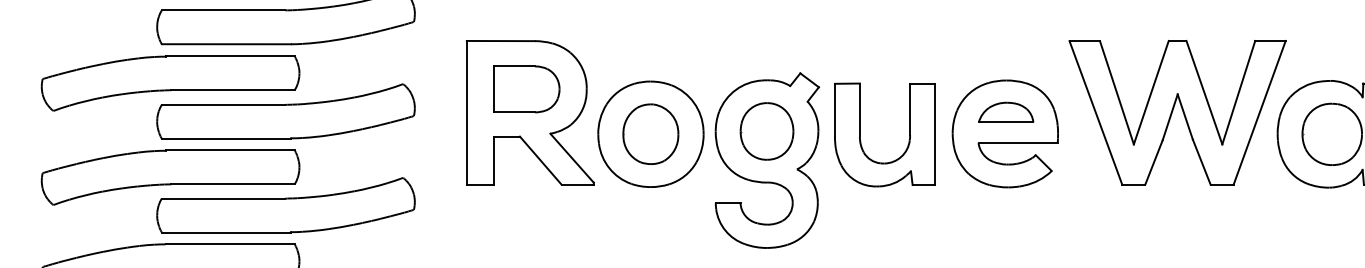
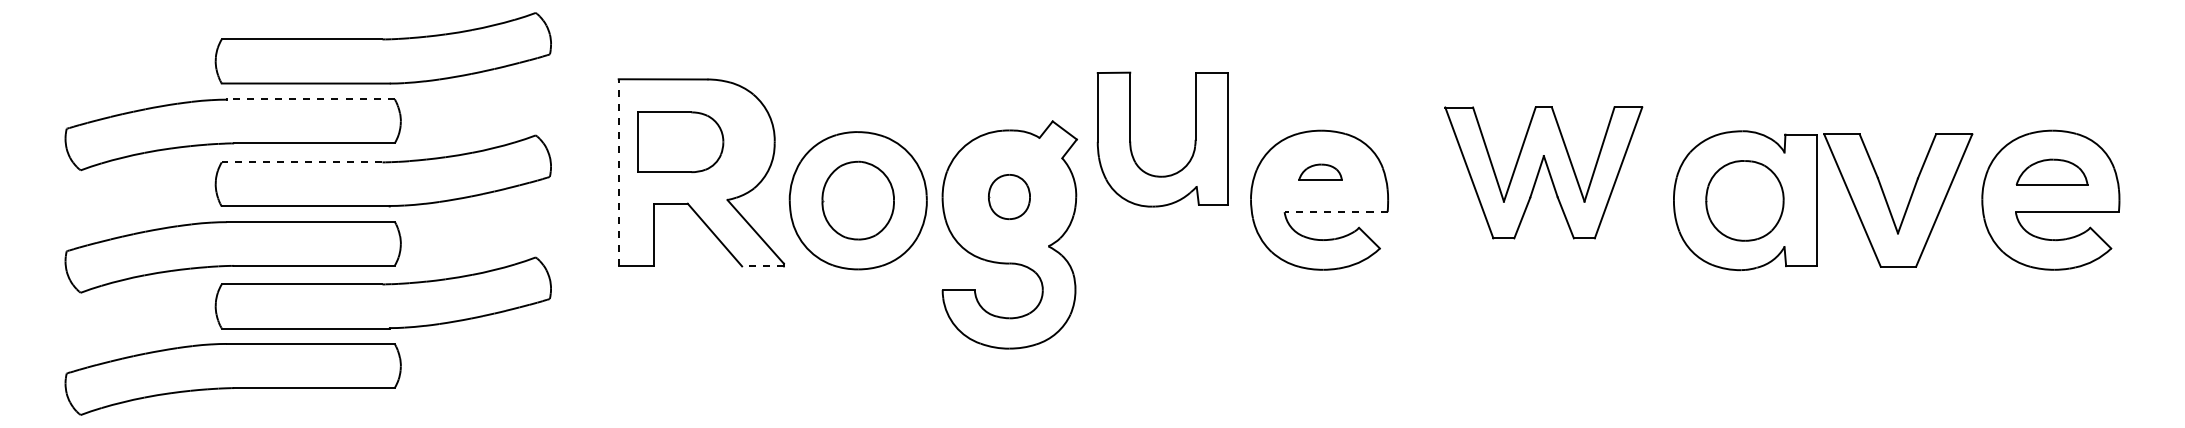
line: (230, 56) -> (310, 99), solid -> dashed
part: (526, 89) -> (680, 142), moved
line: (223, 104) -> (301, 162), solid -> dashed
part: (1006, 111) -> (1320, 171), size x0.6
line: (466, 112) -> (618, 172), solid -> dashed
part: (1177, 112) -> (1543, 172), size x0.7
part: (767, 131) -> (1009, 196), size x0.6
part: (860, 137) -> (1131, 142), moved
line: (1017, 143) -> (1335, 212), solid -> dashed
line: (578, 184) -> (763, 266), solid -> dashed

